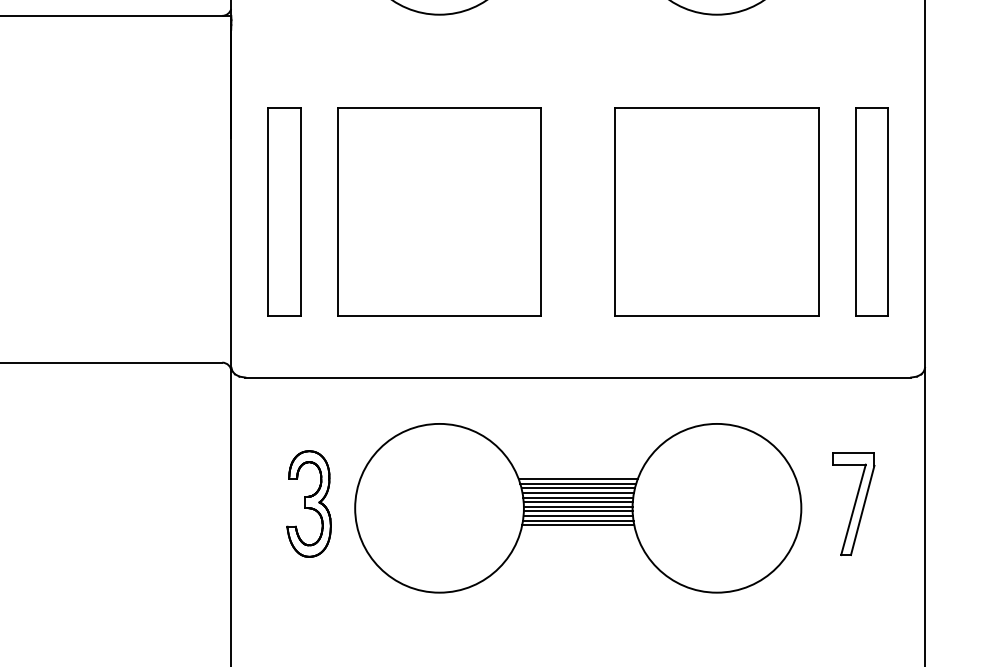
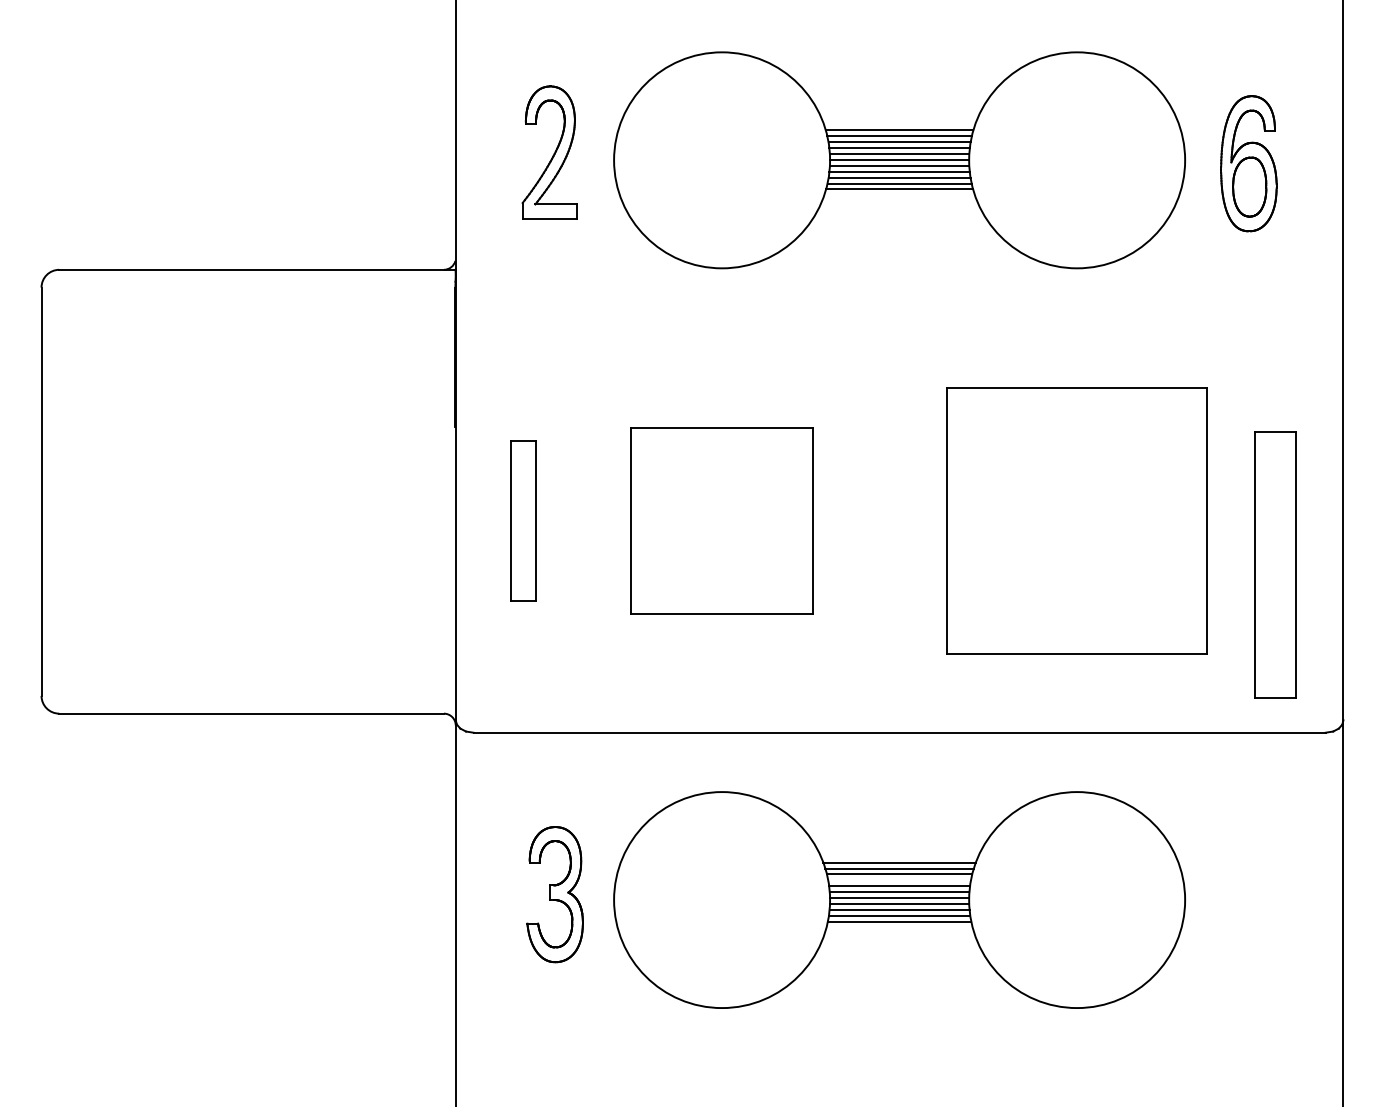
part: (284, 211) -> (523, 520), size x0.6
part: (439, 211) -> (721, 520), size x0.7
part: (871, 211) -> (1275, 564), moved
line: (578, 493) -> (899, 880), removed
part: (853, 503) -> (1252, 894), removed

